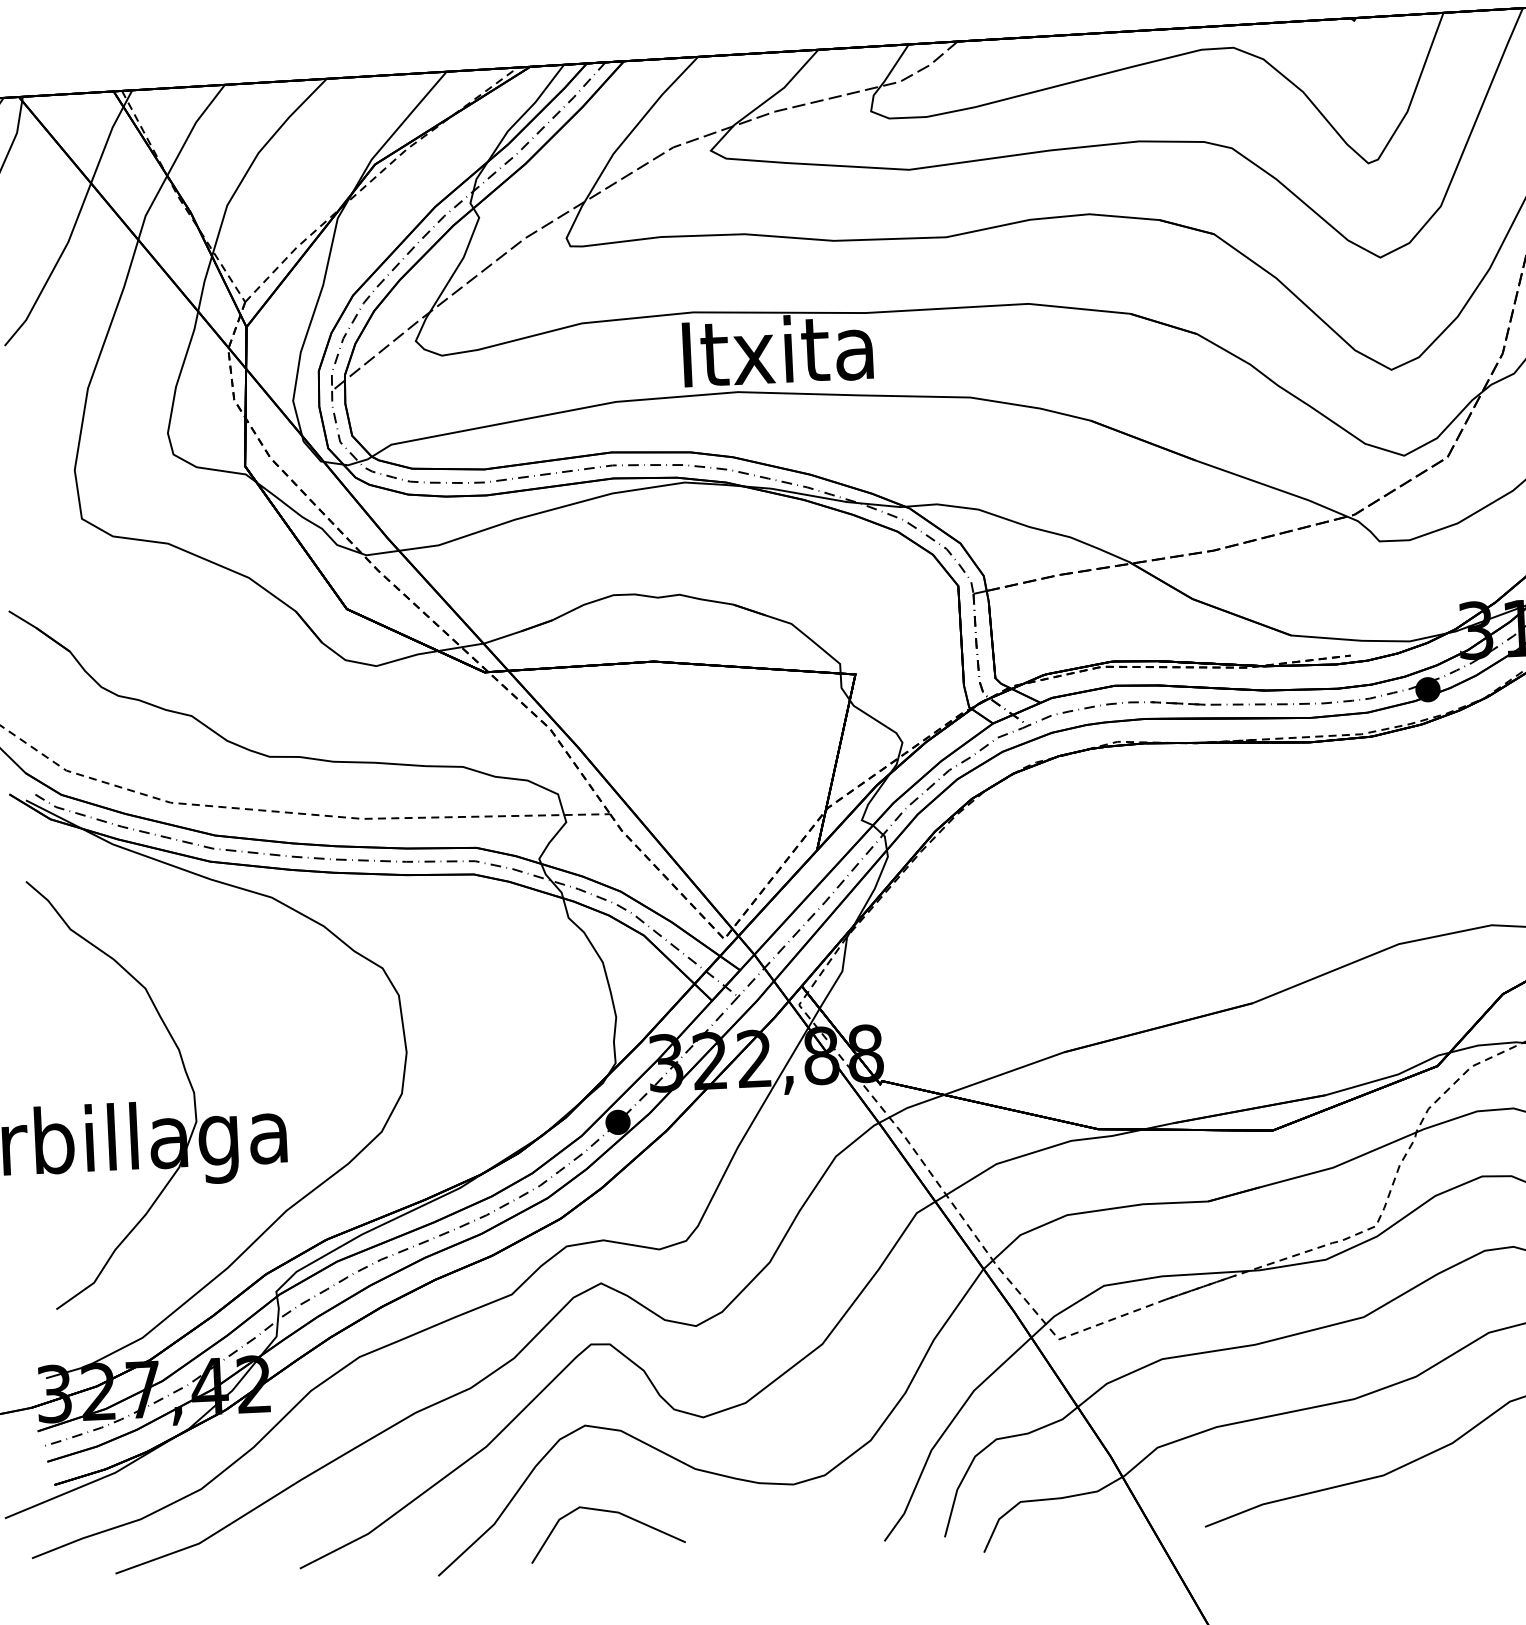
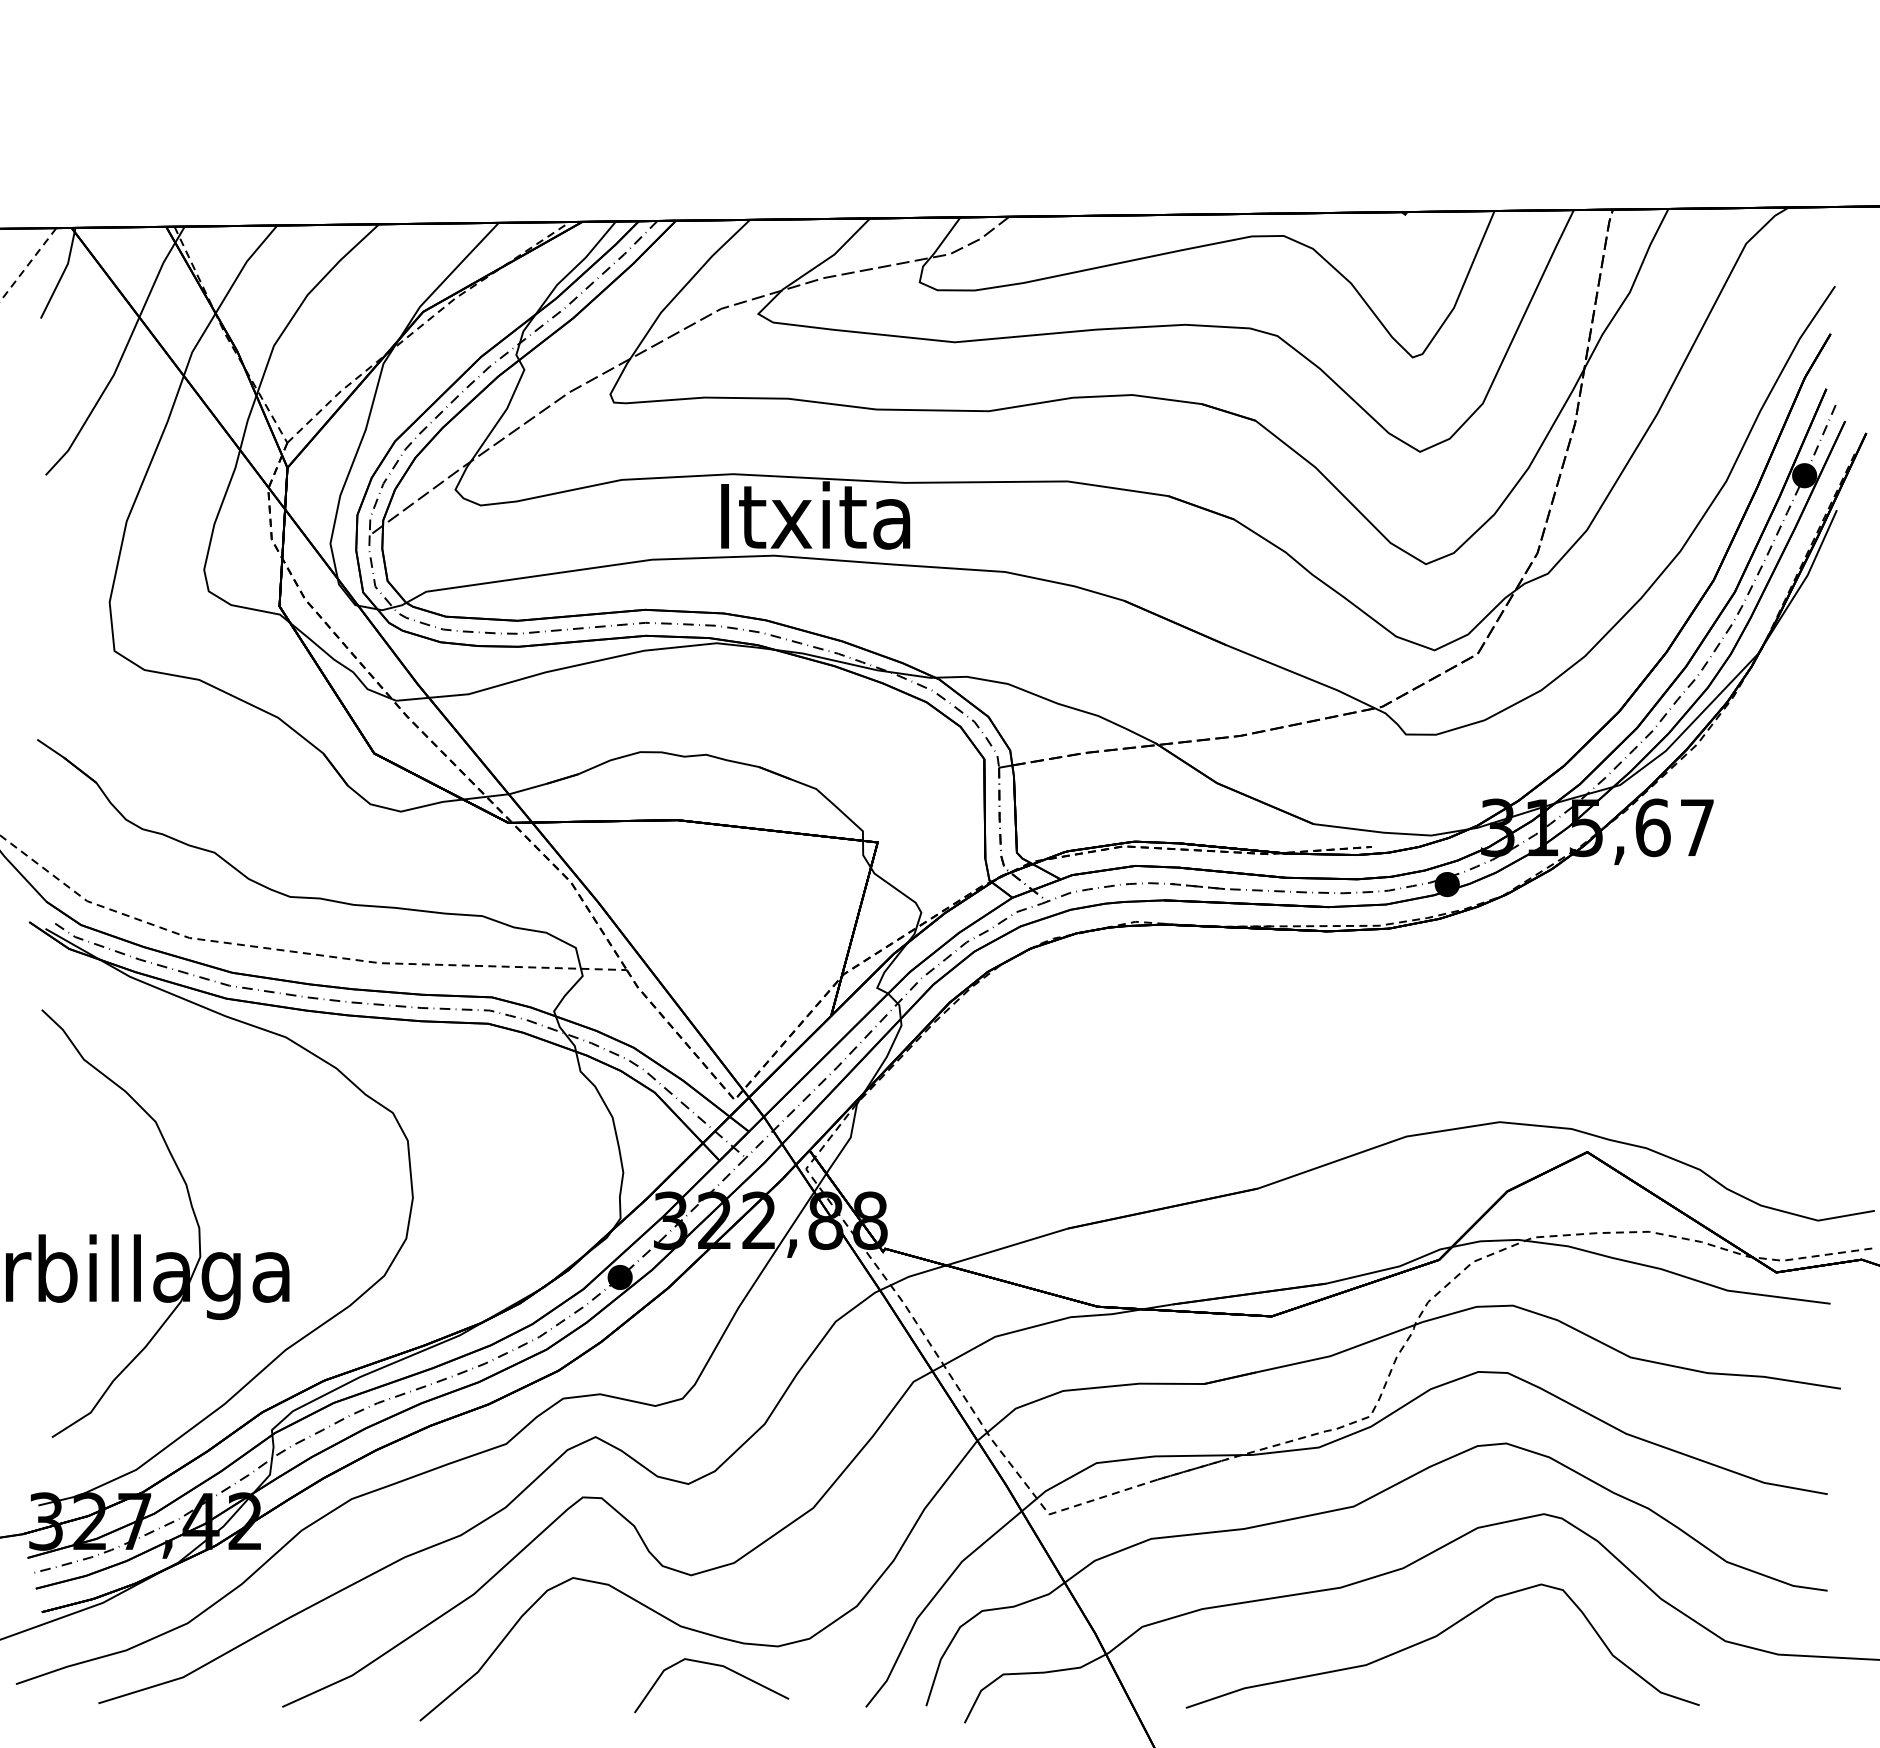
line: (607, 1512) -> (712, 1665), moved

